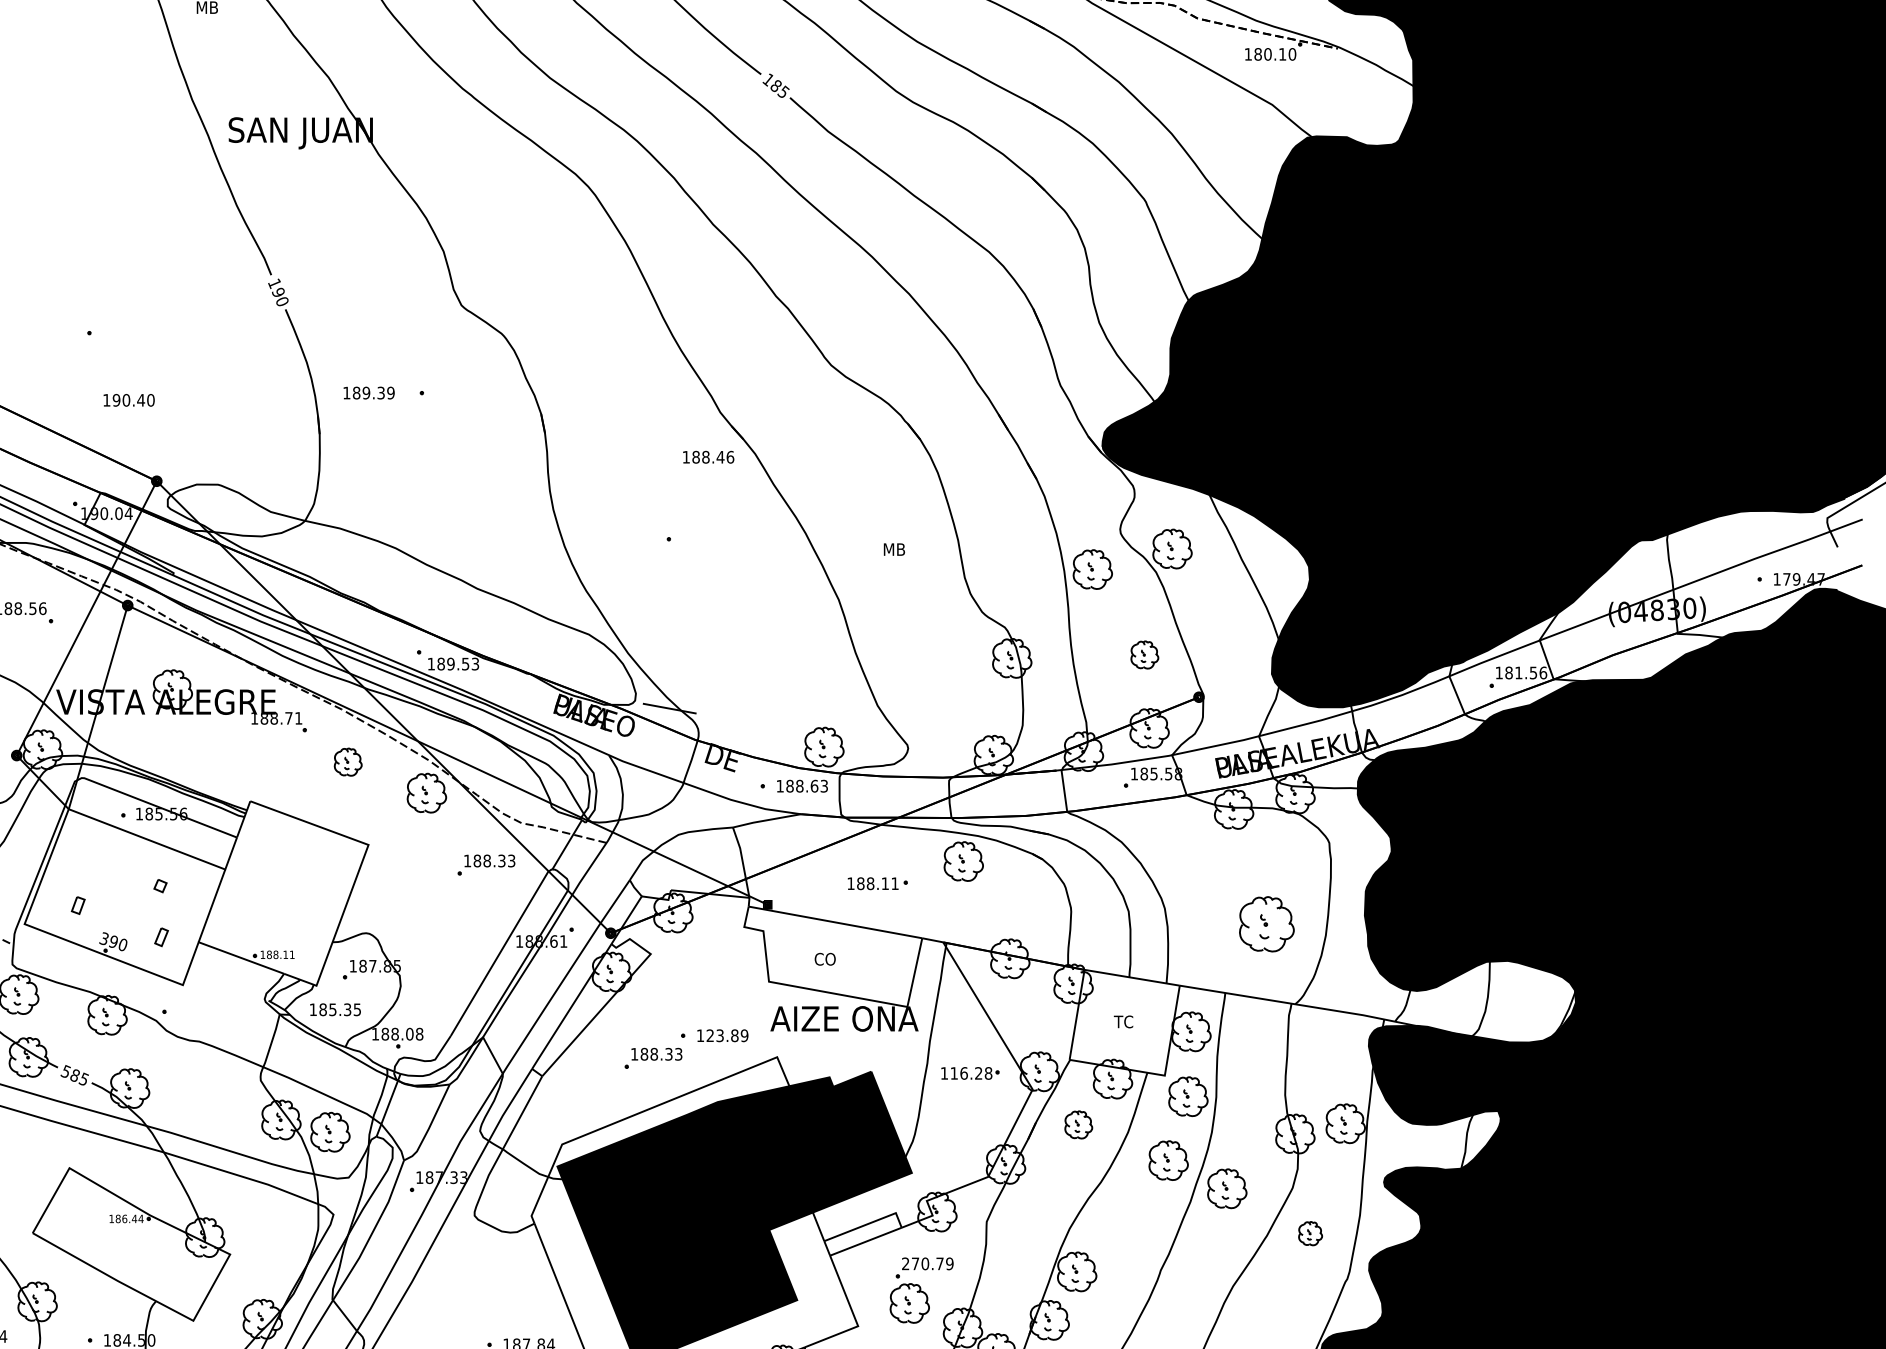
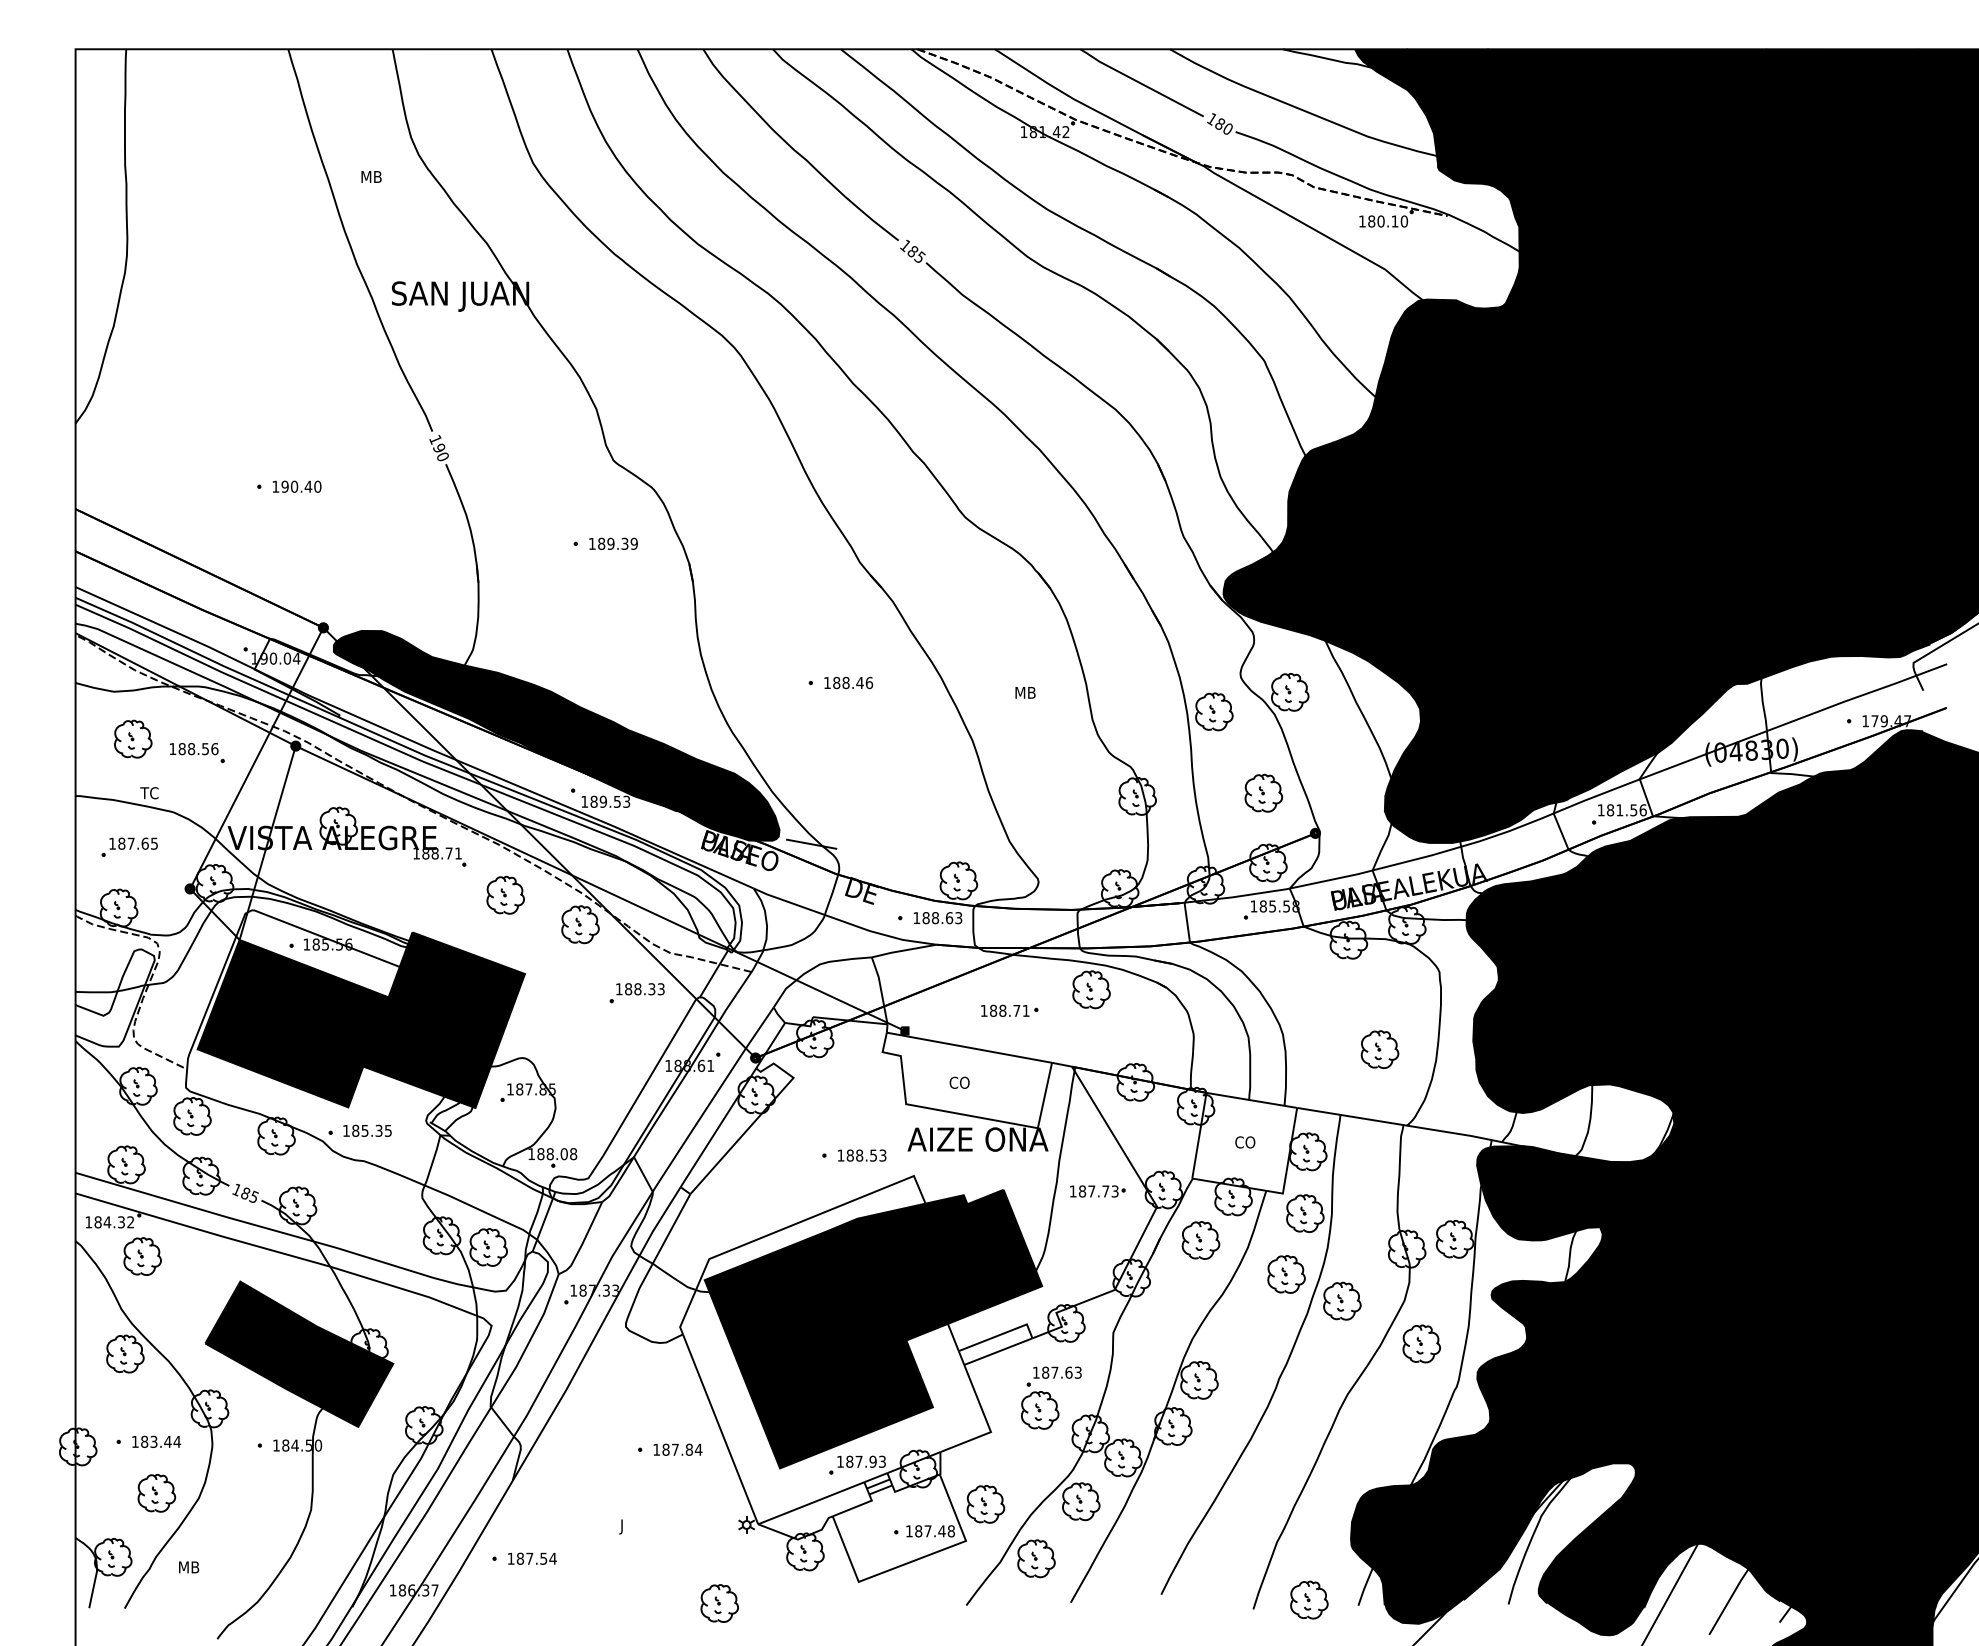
text: (369, 392) -> (613, 543), moved
text: (128, 400) -> (296, 486), moved
text: (708, 457) -> (848, 683), moved
fill: (401, 594) -> (556, 735), added
part: (1144, 654) -> (1263, 792), size x1.43
part: (348, 761) -> (505, 894), size x1.43
text: (884, 883) -> (1016, 1010), 188.11 -> 188.71
fill: (196, 893) -> (361, 1020), added
part: (1266, 924) -> (1379, 1049), size x0.71
text: (335, 1009) -> (367, 1130), moved
text: (1124, 1021) -> (1244, 1142), TC -> CO
text: (727, 1035) -> (866, 1155), 123.89 -> 188.53
part: (652, 1058) -> (795, 1177), removed
text: (65, 1071) -> (236, 1189), 585 -> 185
text: (971, 1073) -> (1098, 1191), 116.28 -> 187.73
part: (1078, 1124) -> (1200, 1240), size x1.43
part: (1310, 1233) -> (1421, 1343), size x1.67
fill: (131, 1243) -> (299, 1353), added
text: (926, 1263) -> (1056, 1372), 270.79 -> 187.63

